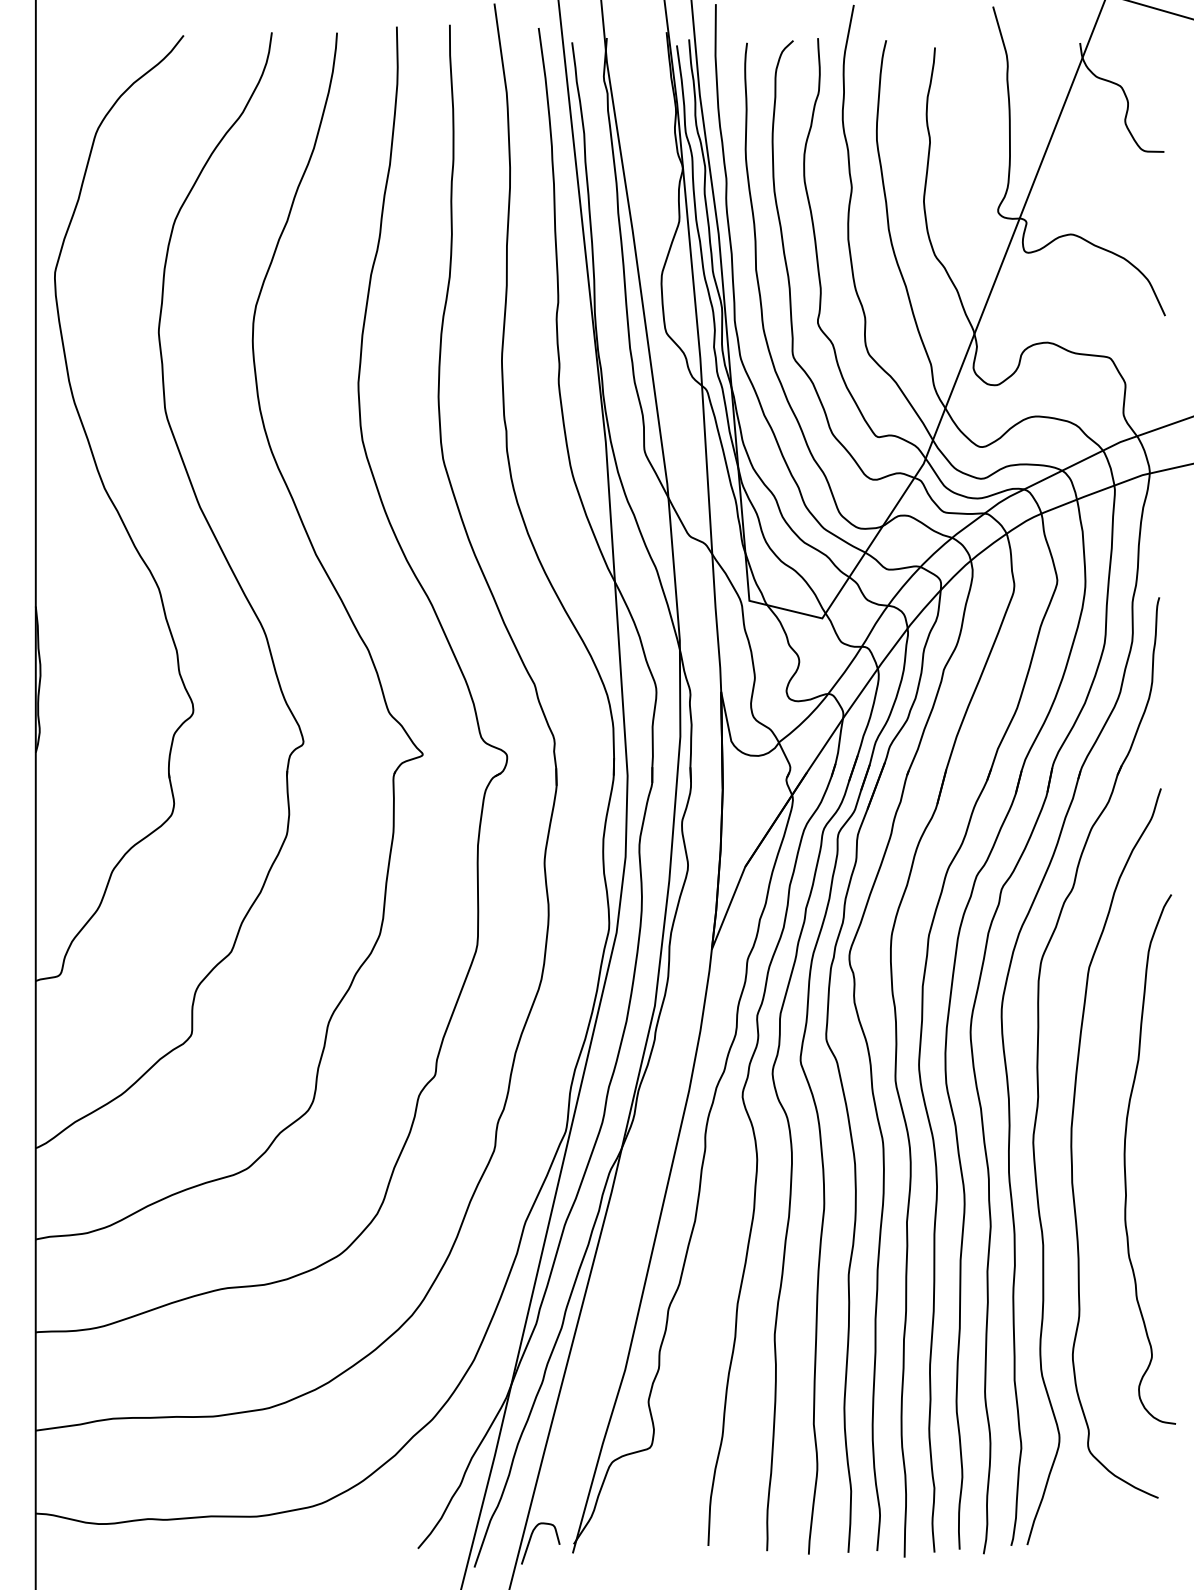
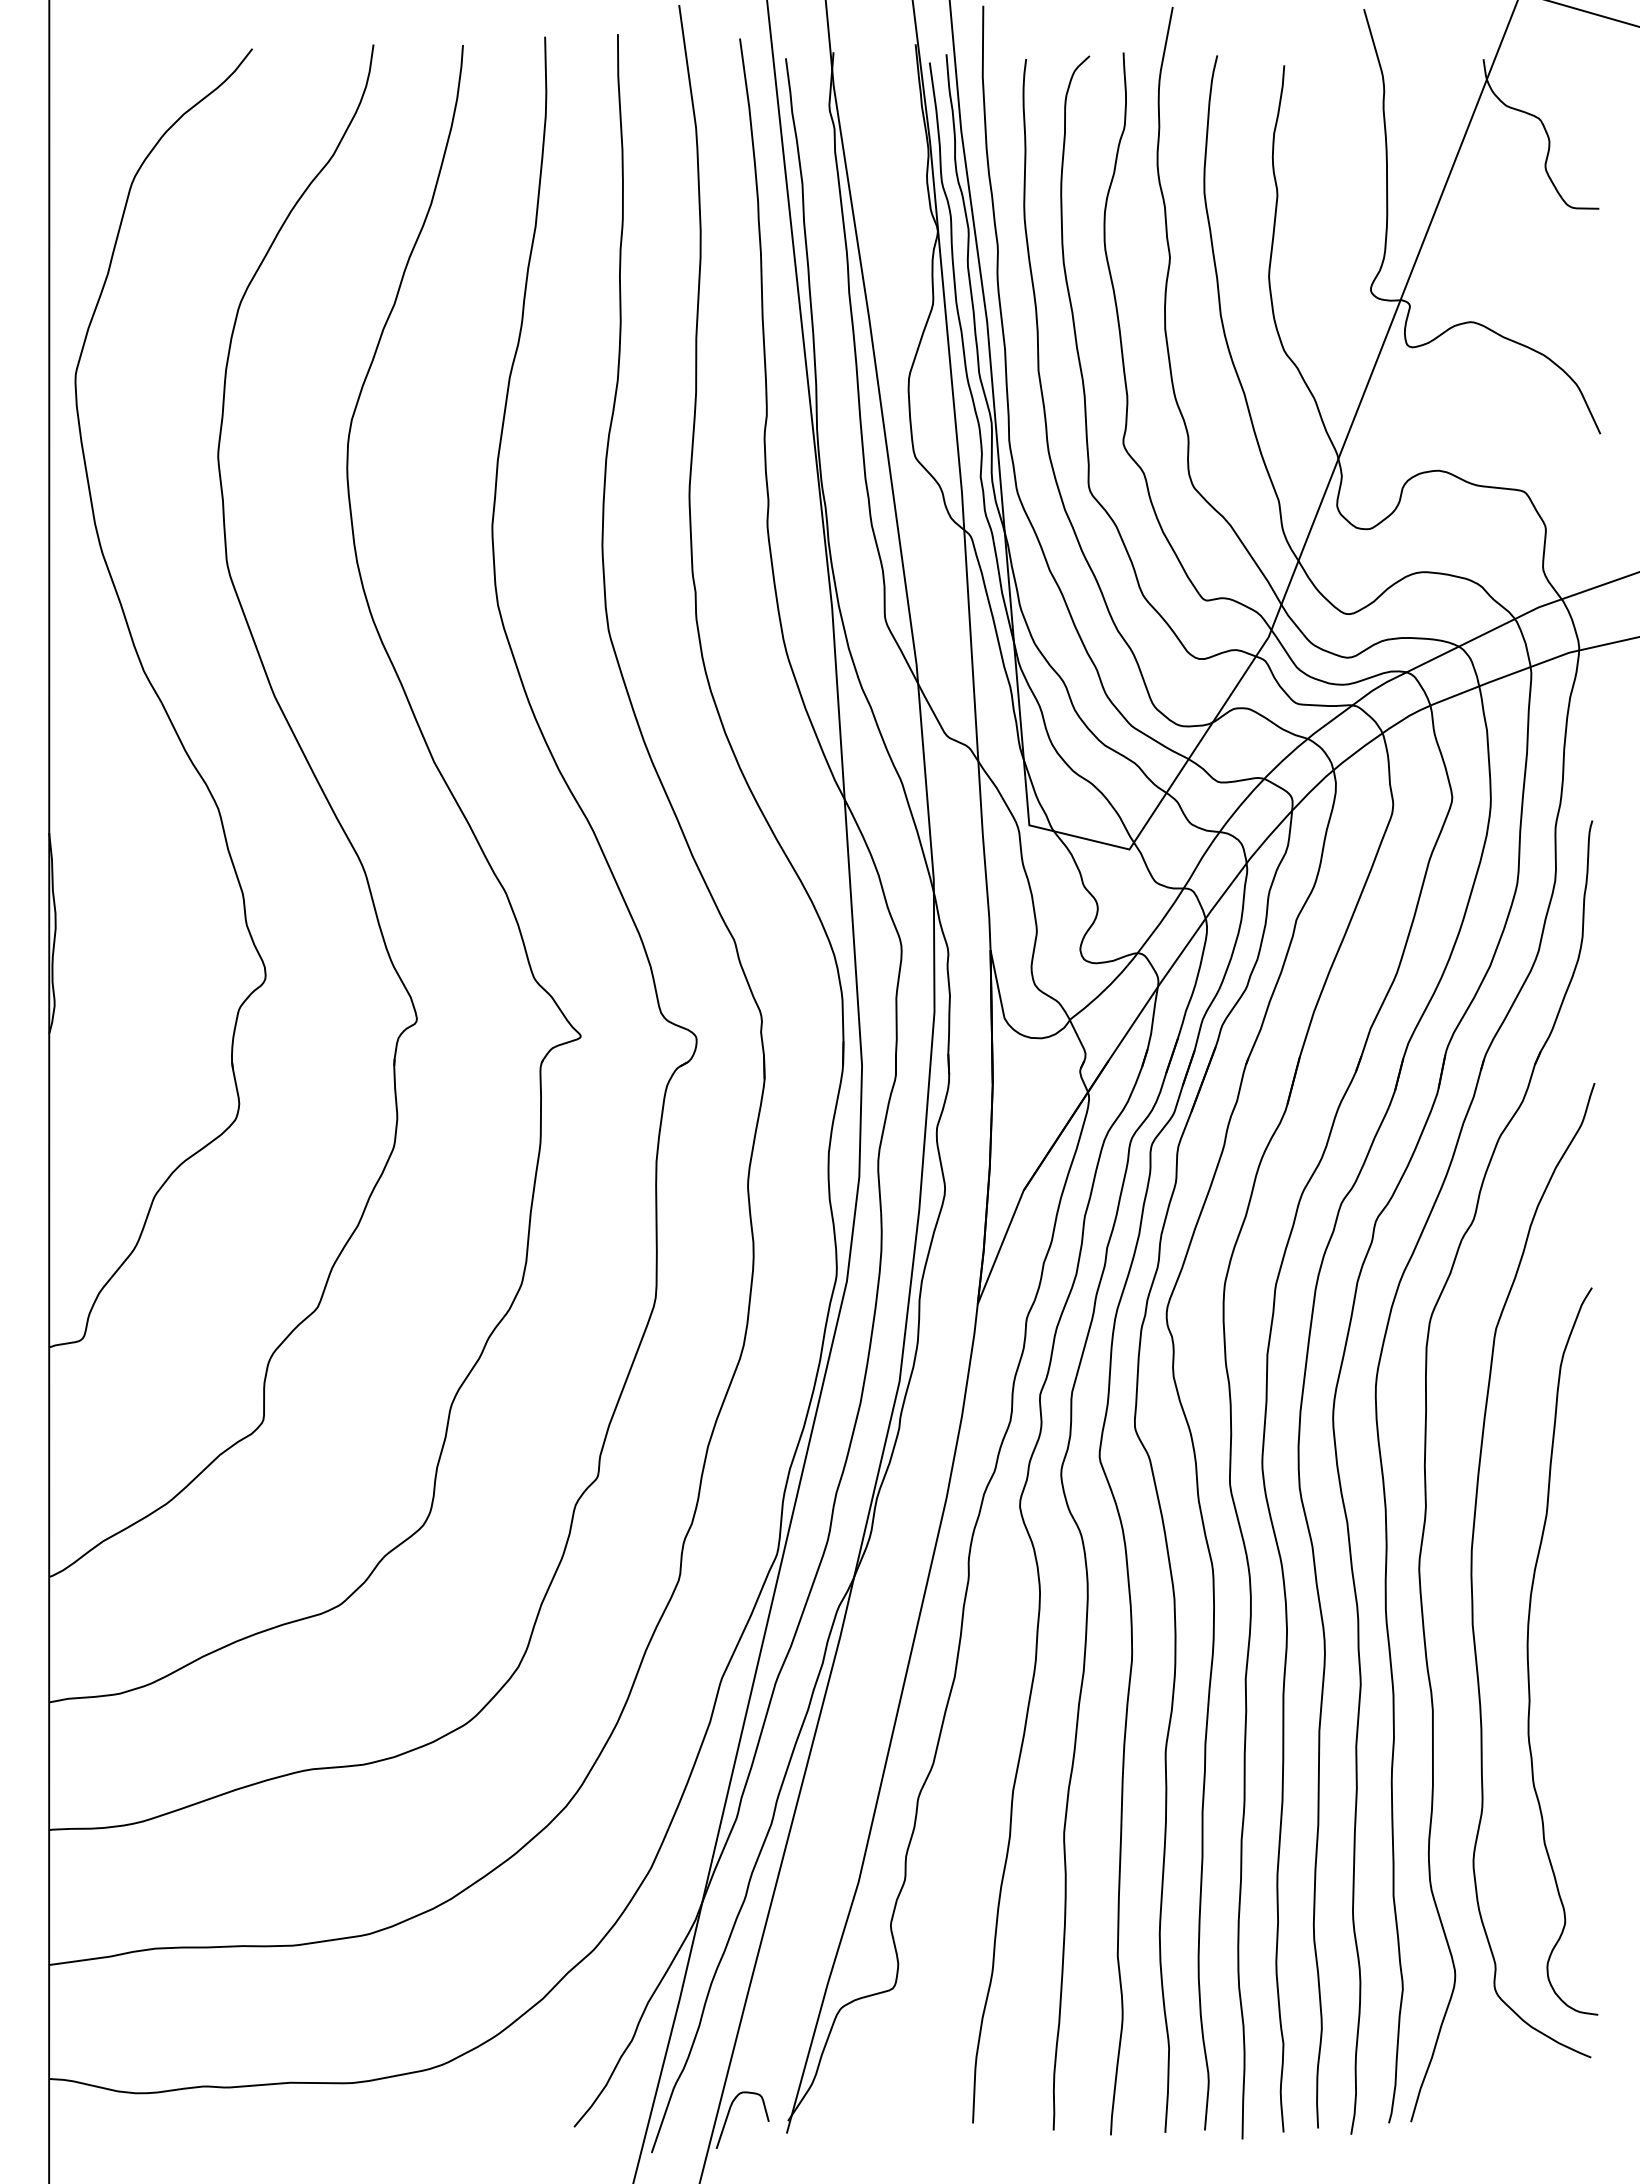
curve: (1125, 1159) -> (1528, 1651), moved

